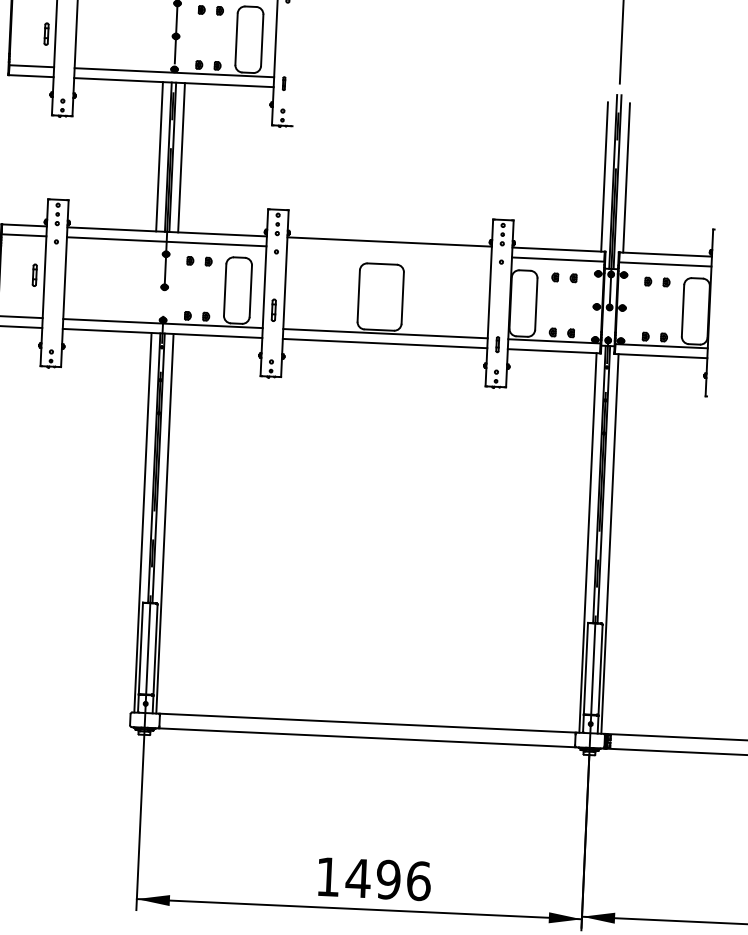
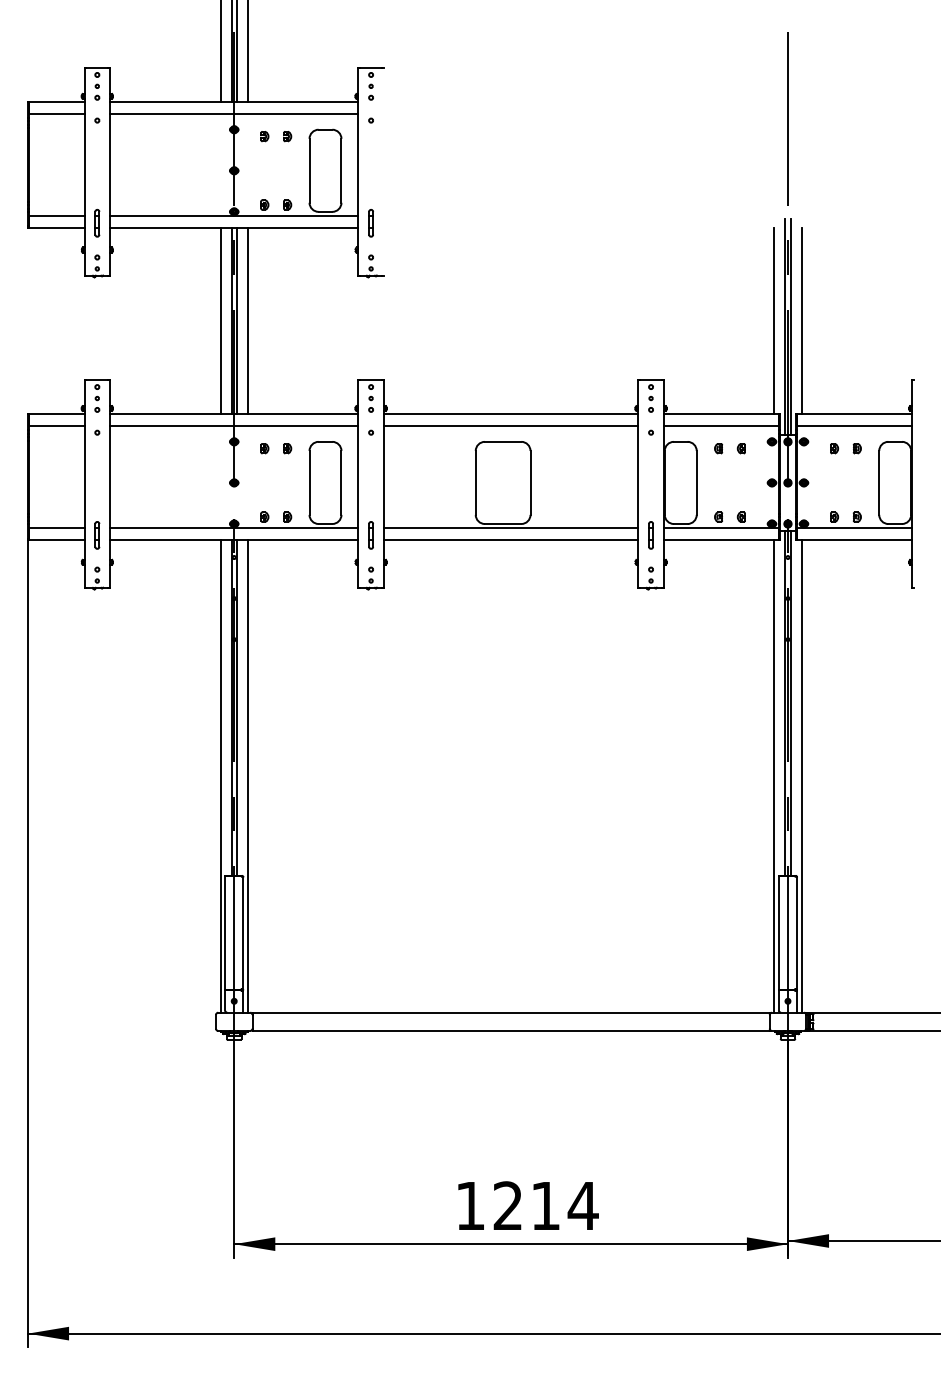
part: (46, 34) -> (97, 223), moved
part: (283, 83) -> (370, 223), size x1.67
line: (388, 252) -> (510, 426), added
part: (34, 275) -> (97, 535), moved
part: (273, 310) -> (370, 535), moved
part: (497, 344) -> (650, 535), size x1.43
text: (388, 879) -> (545, 1205), 1496 -> 1214

